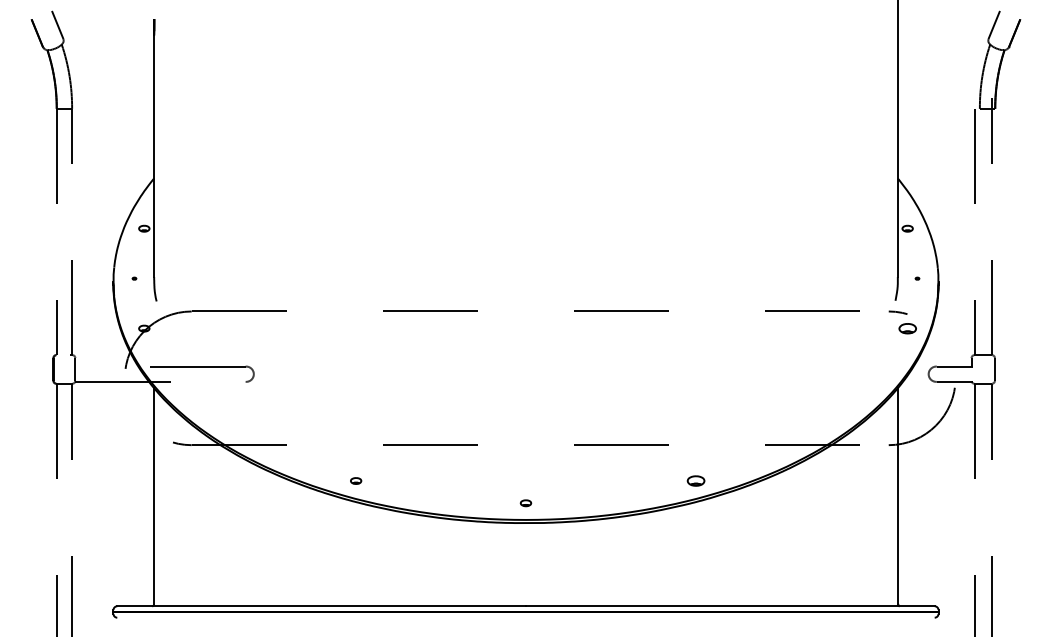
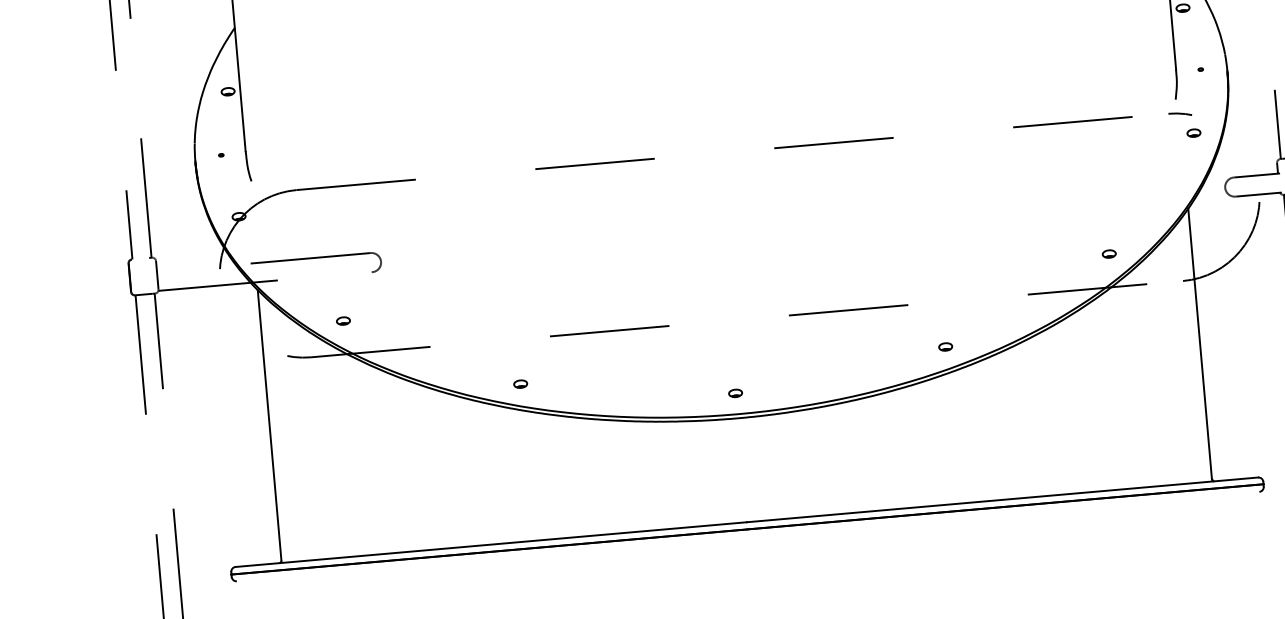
part: (907, 328) -> (1193, 133), size x0.62
part: (219, 418) -> (342, 320), added
part: (832, 418) -> (1109, 253), added
part: (695, 480) -> (945, 346), size x0.62

